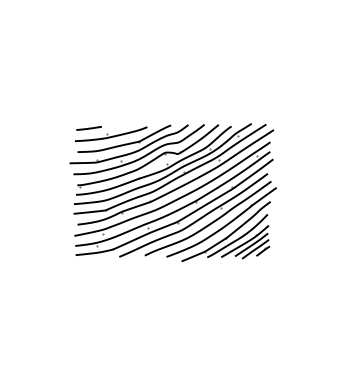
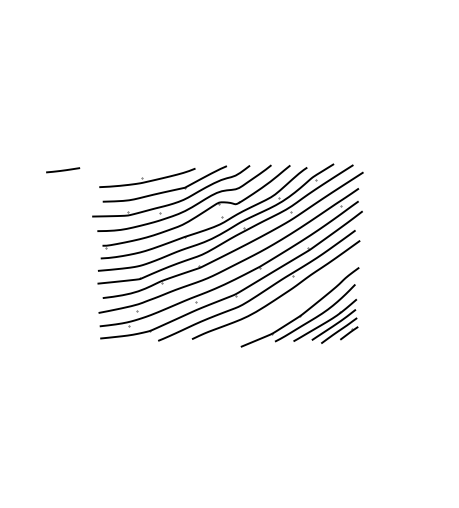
line: (89, 128) -> (63, 170), moved
part: (223, 226) -> (296, 300), removed

